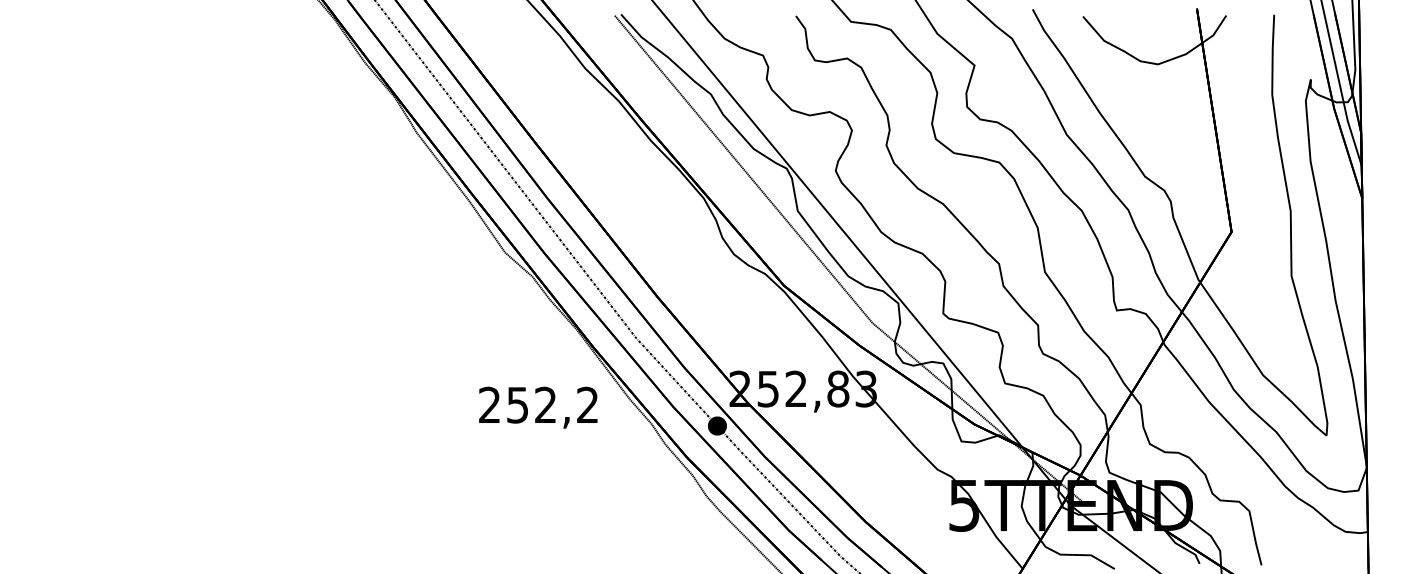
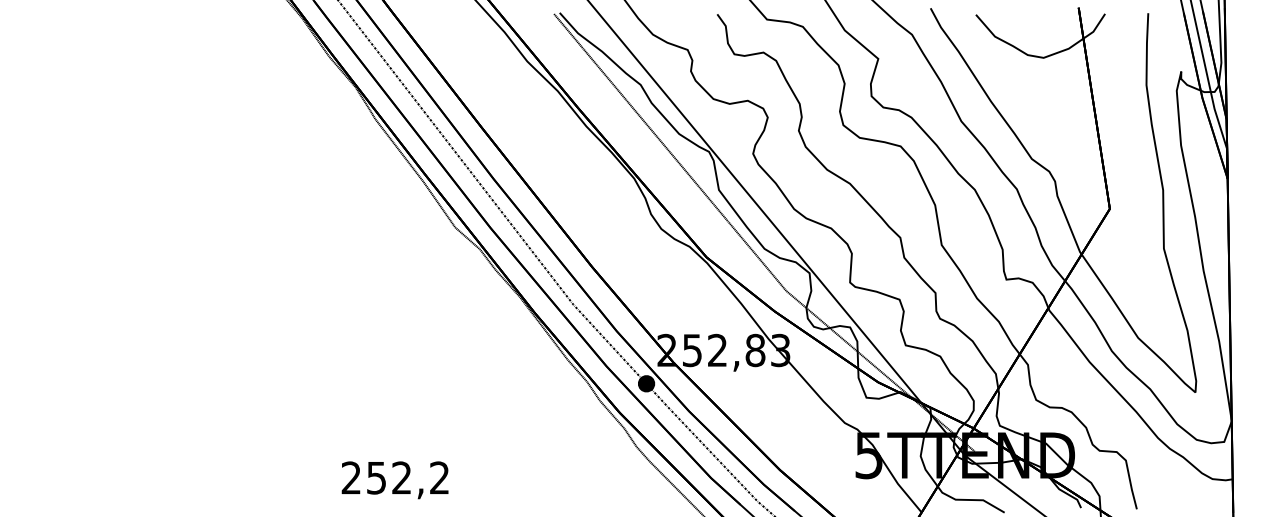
text: (537, 407) -> (394, 480), moved

